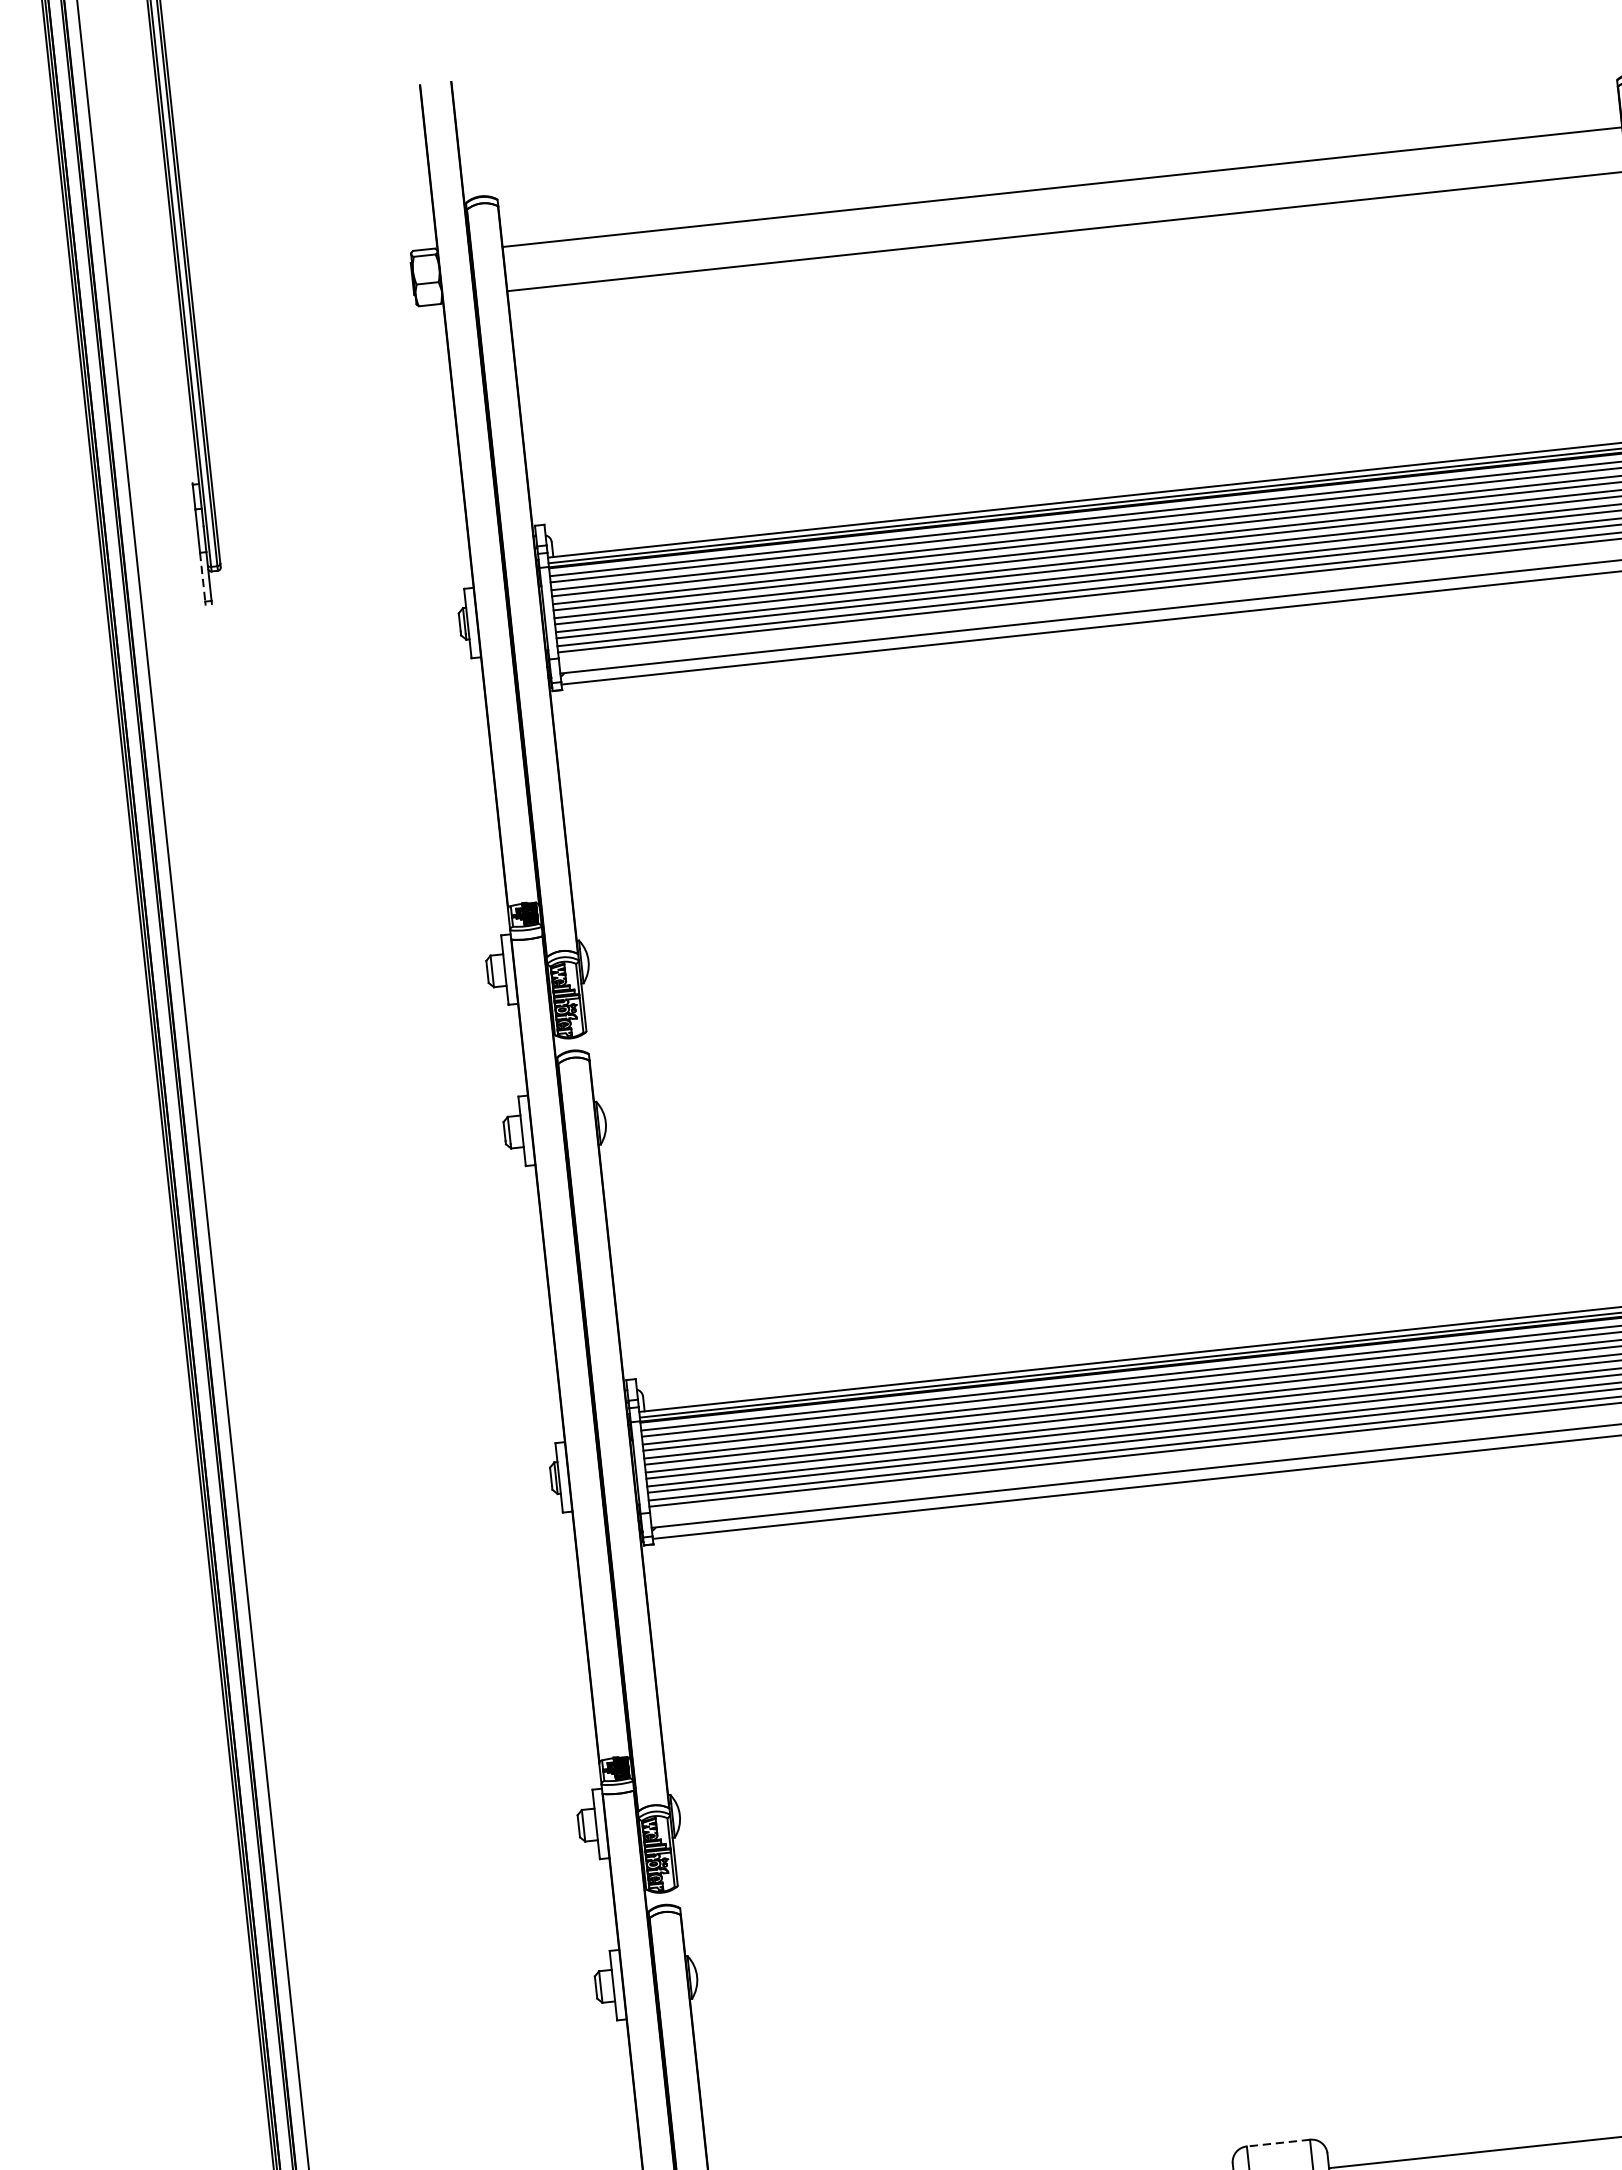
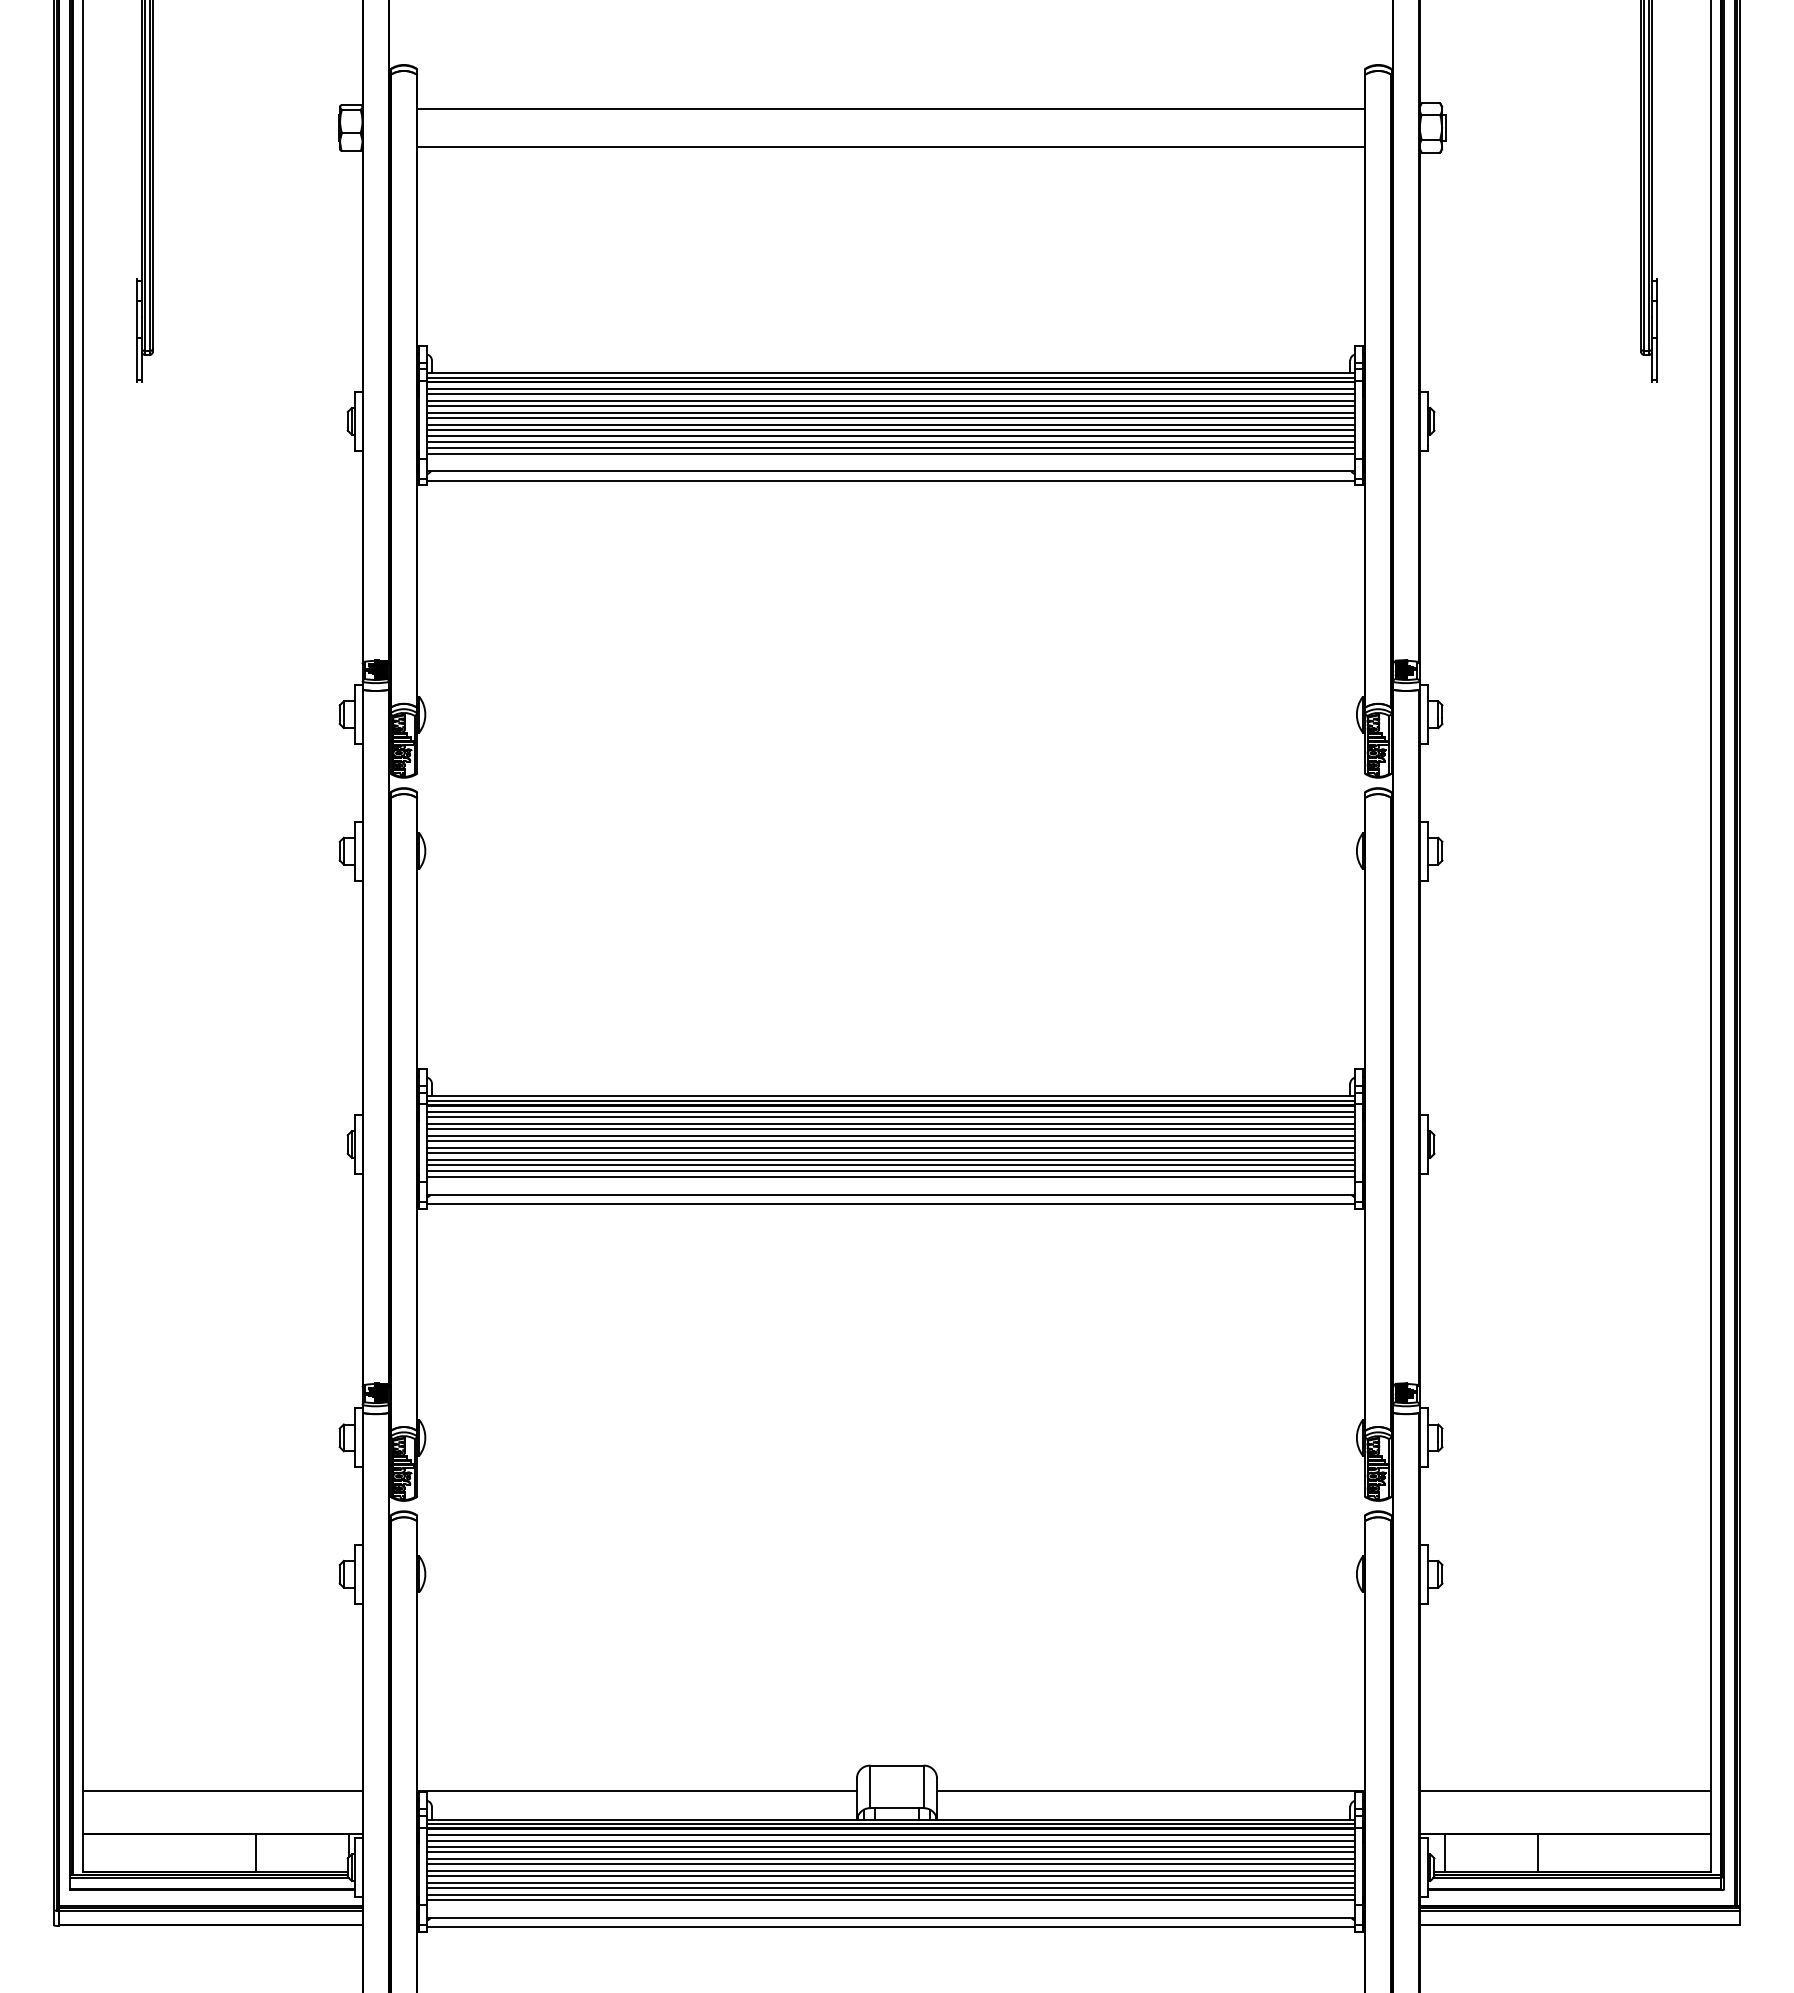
line: (202, 576) -> (136, 358), dashed -> solid
line: (1279, 2142) -> (897, 1765), dashed -> solid

